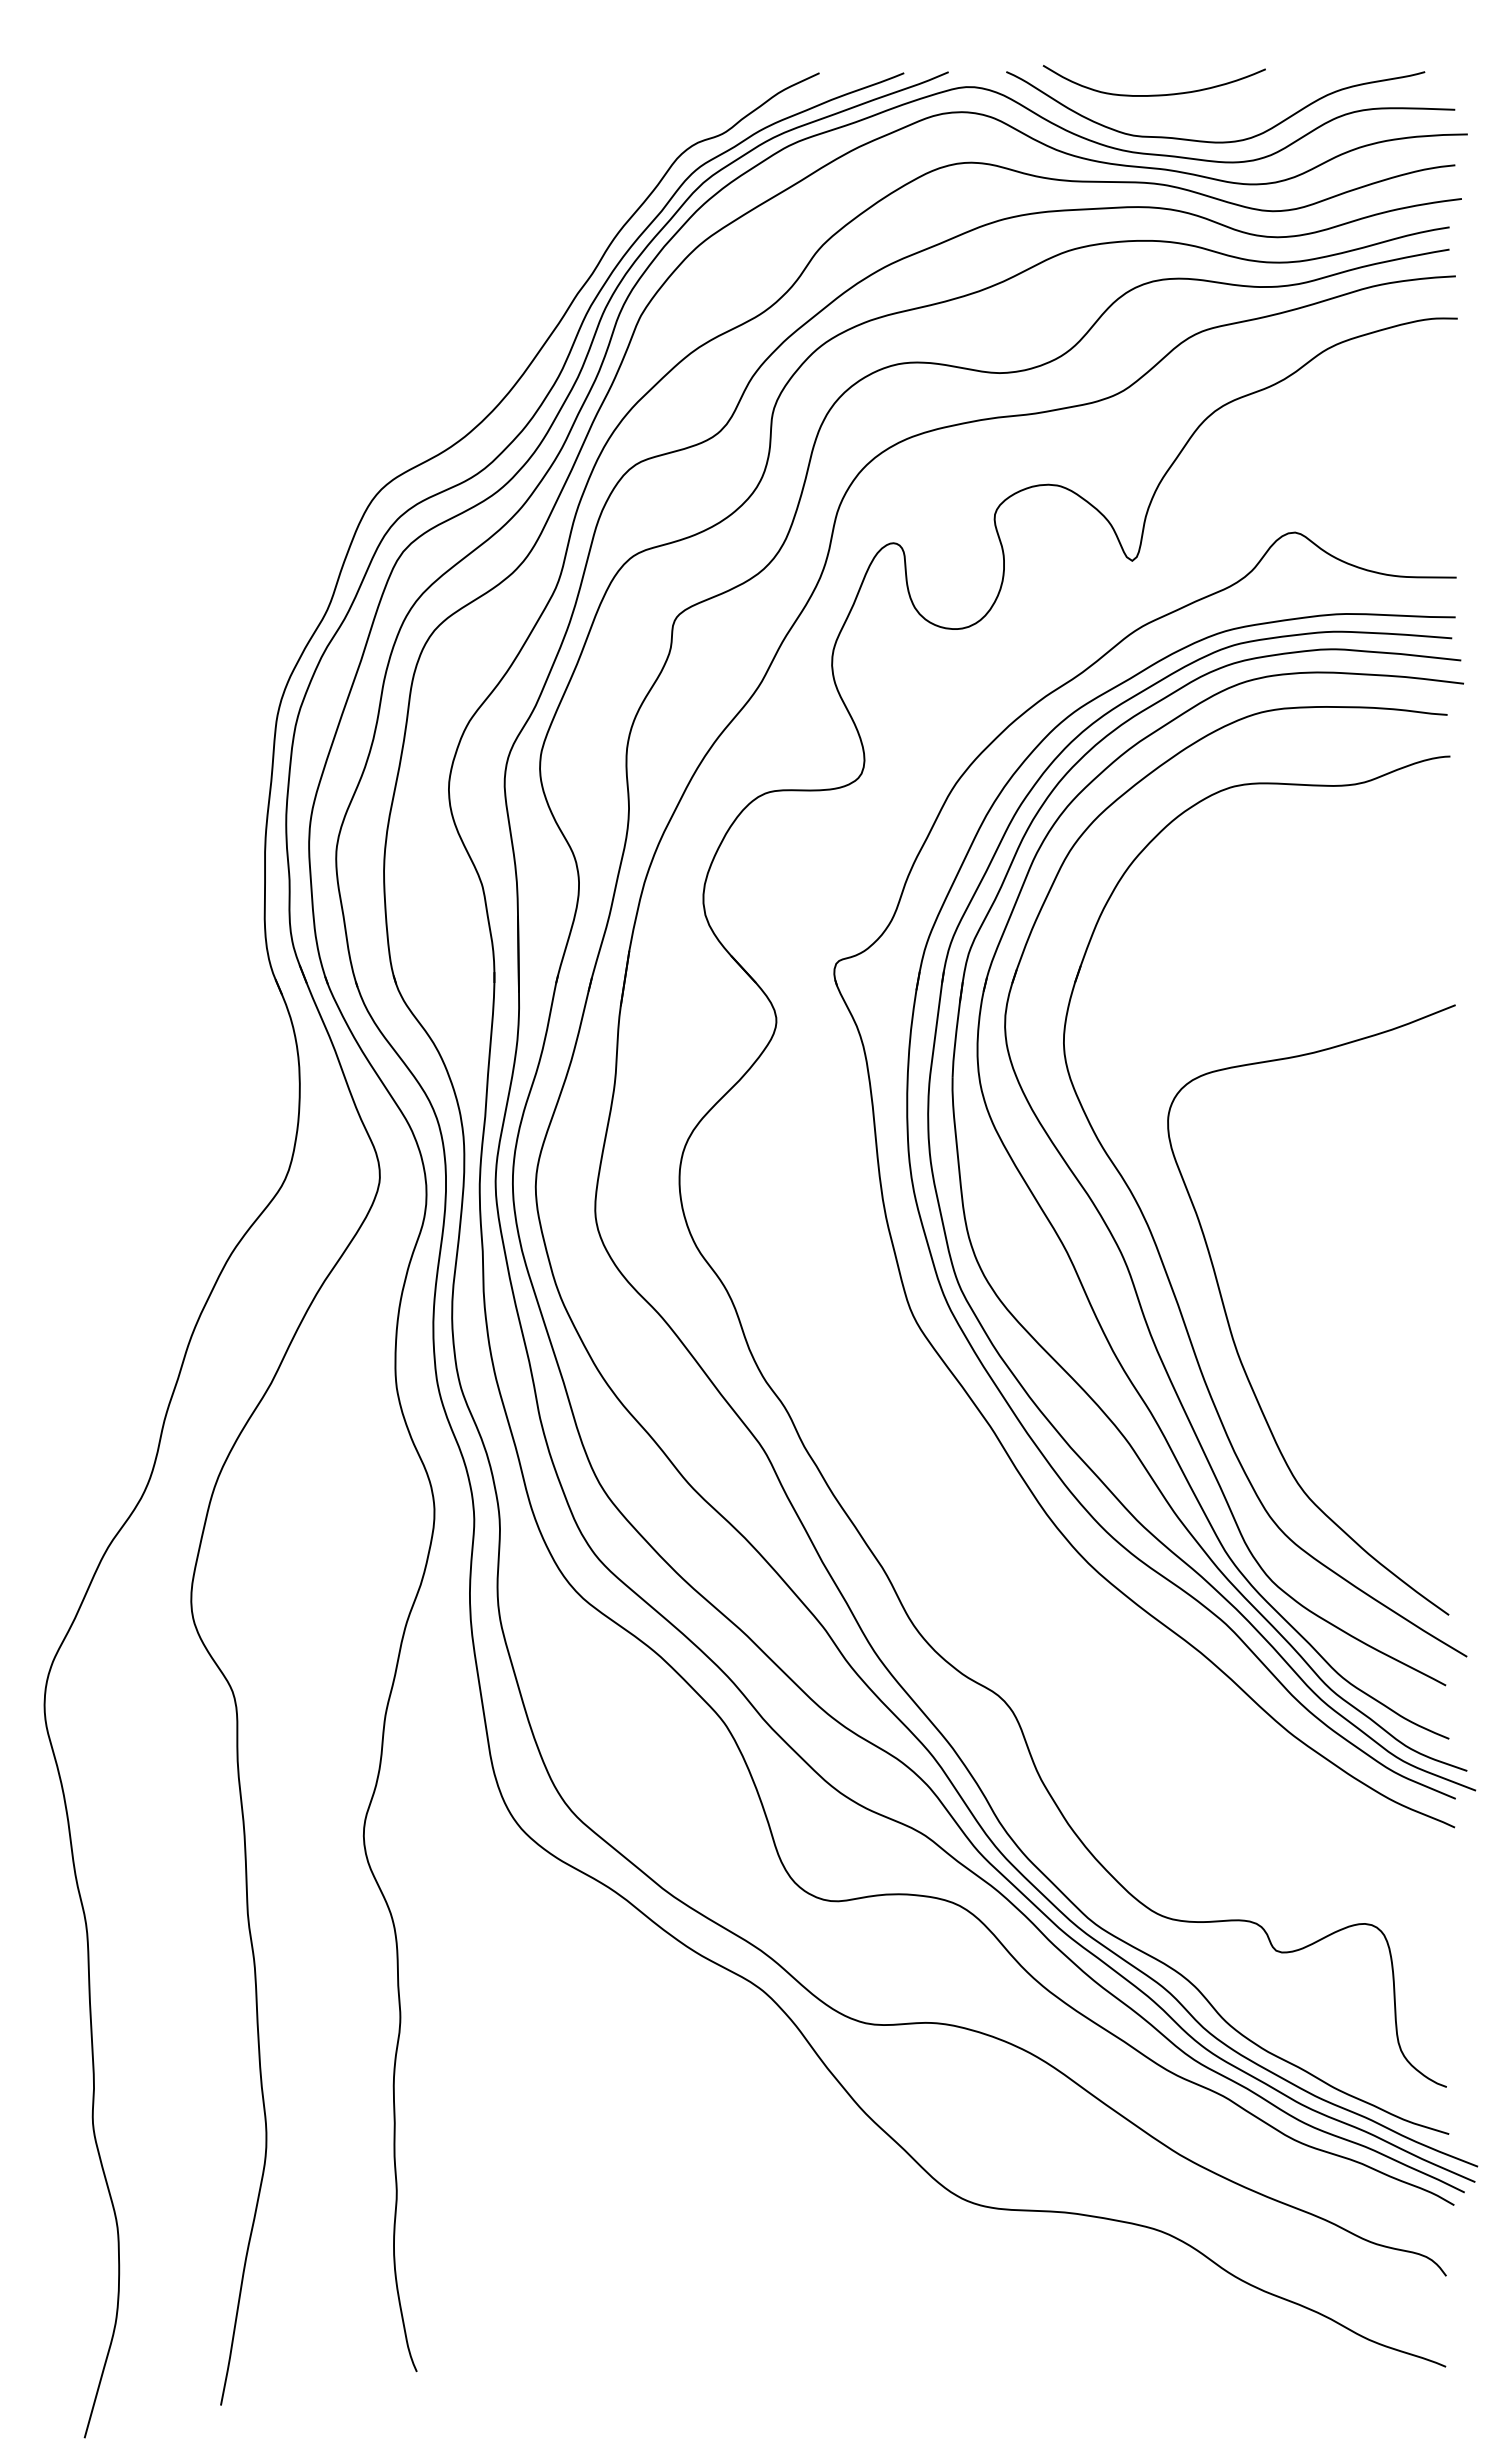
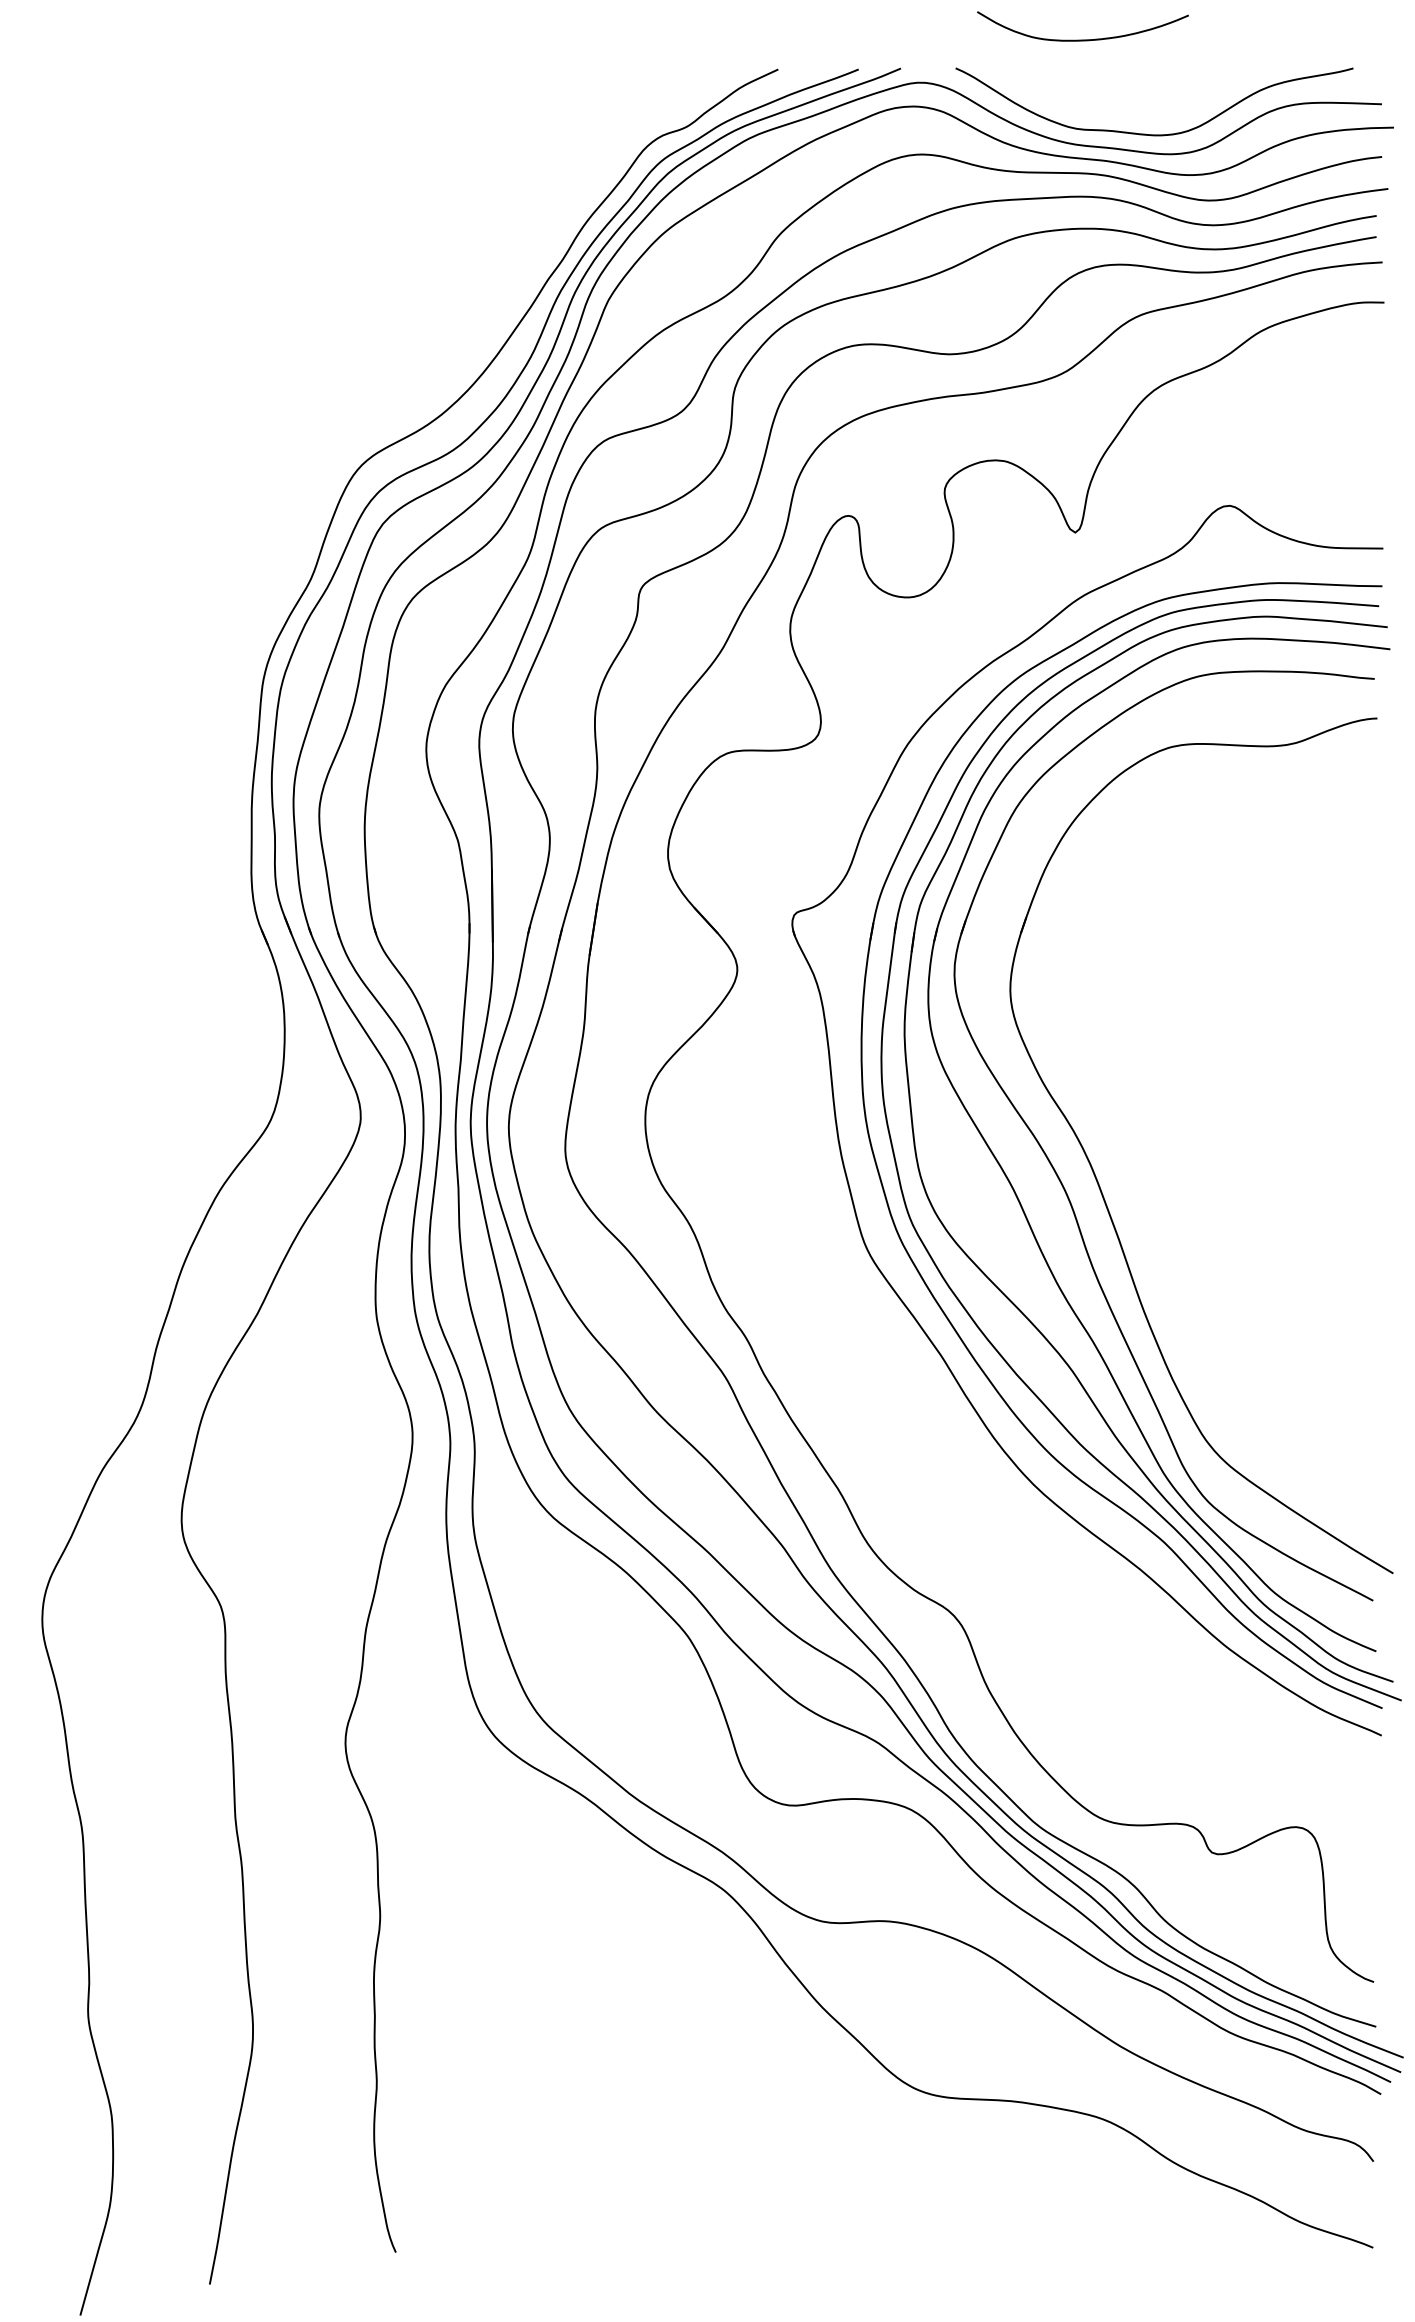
curve: (1153, 94) -> (1082, 39), moved
curve: (1231, 1329) -> (1169, 1262), removed

